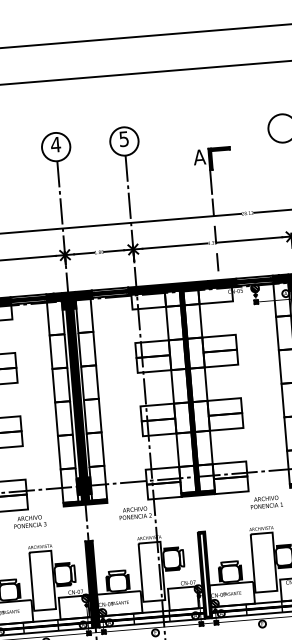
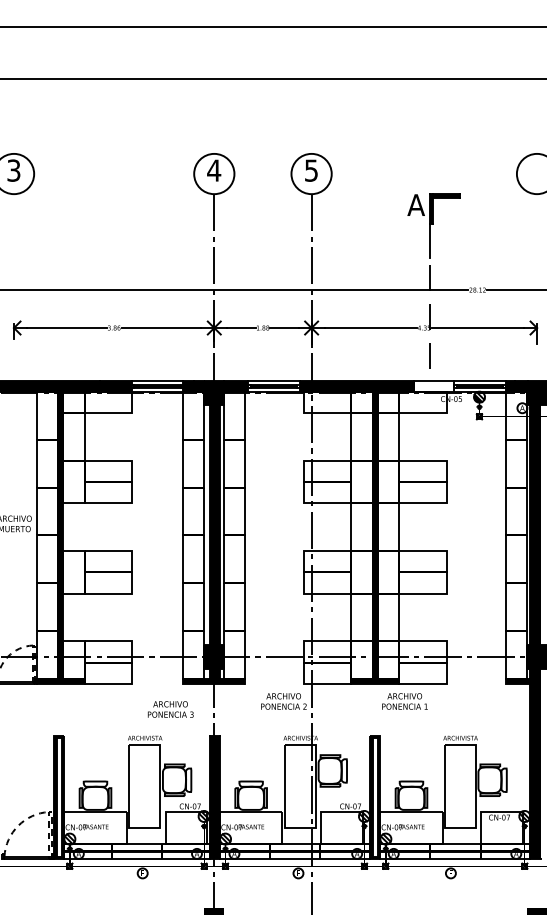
fill: (222, 283) -> (434, 386), removed
text: (266, 502) -> (404, 701), moved
text: (29, 521) -> (170, 709), moved

